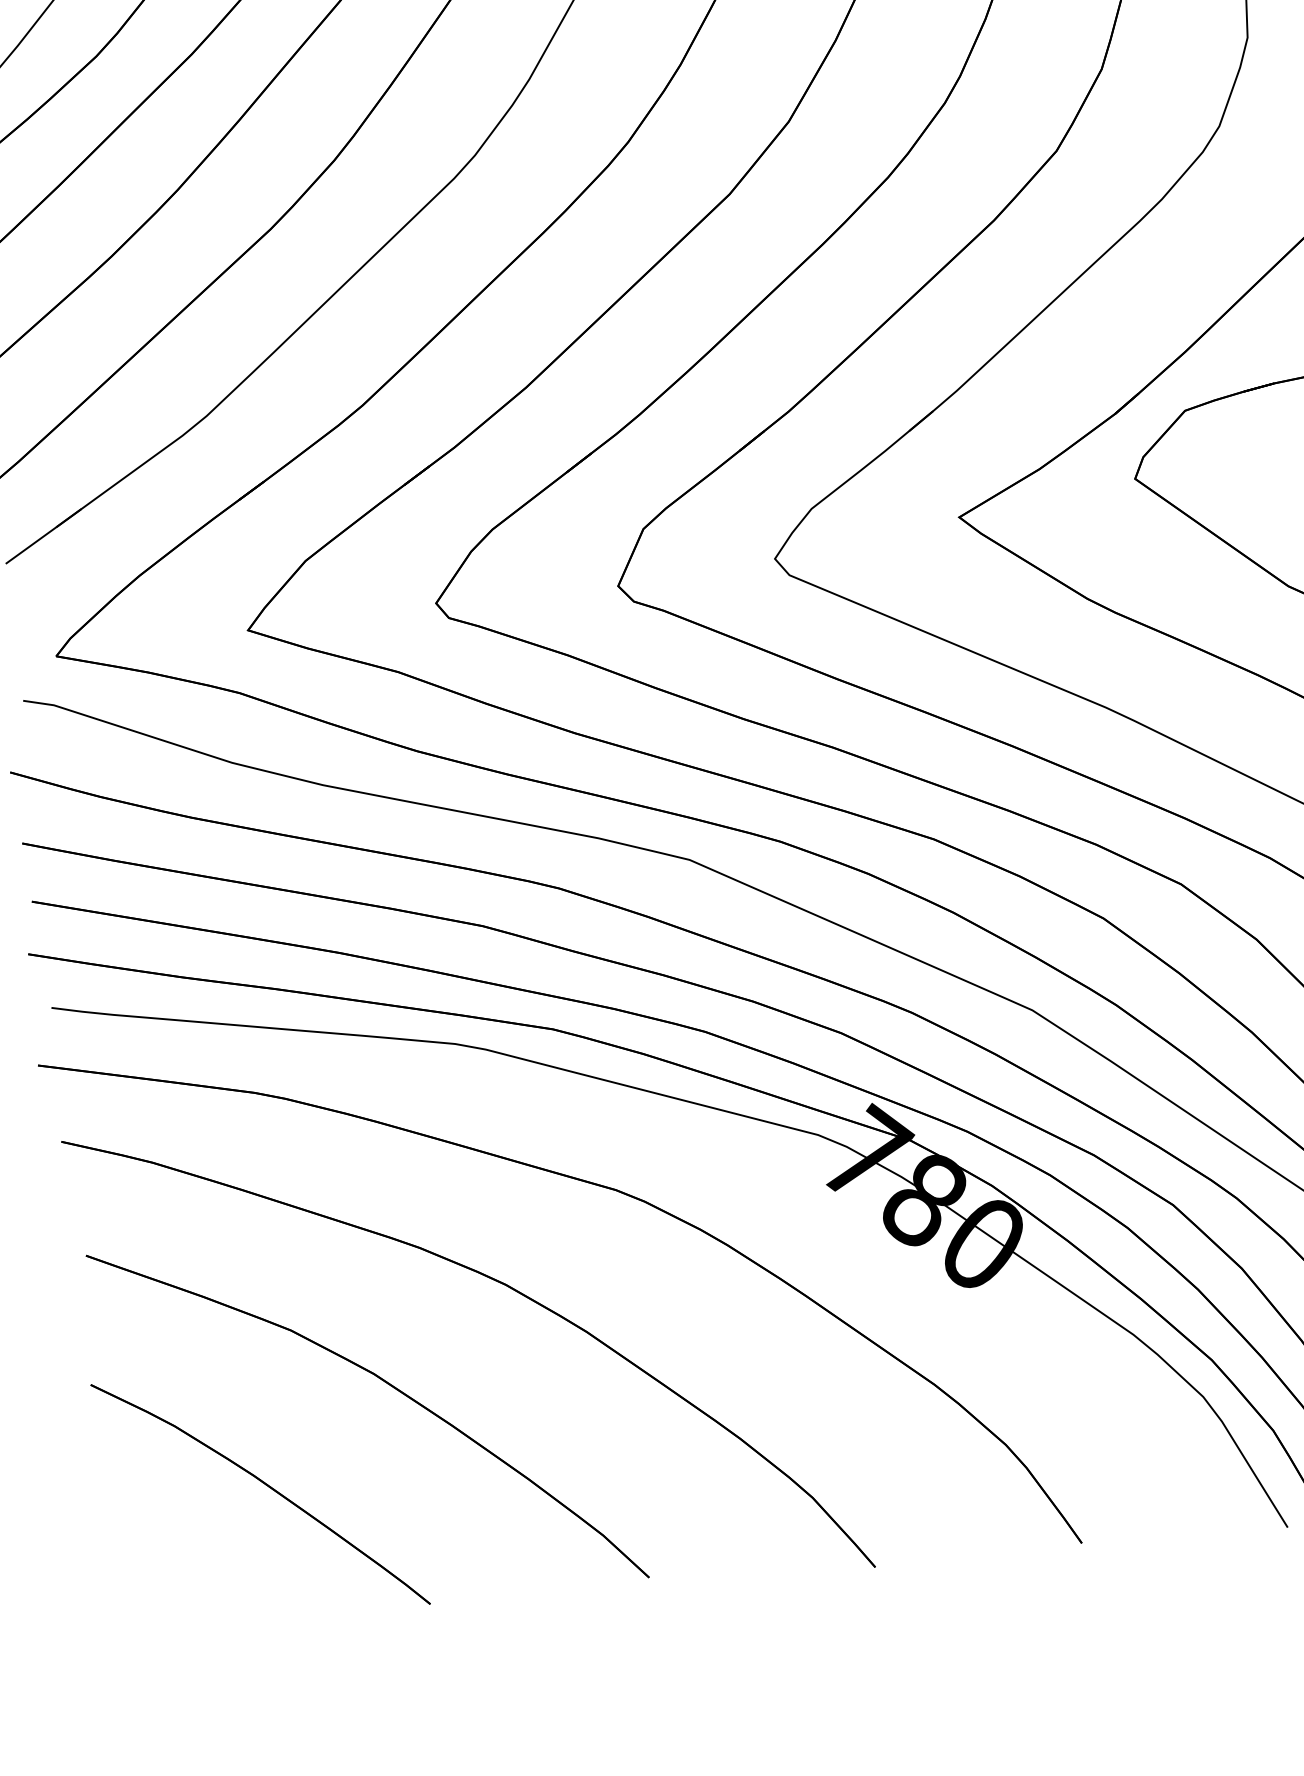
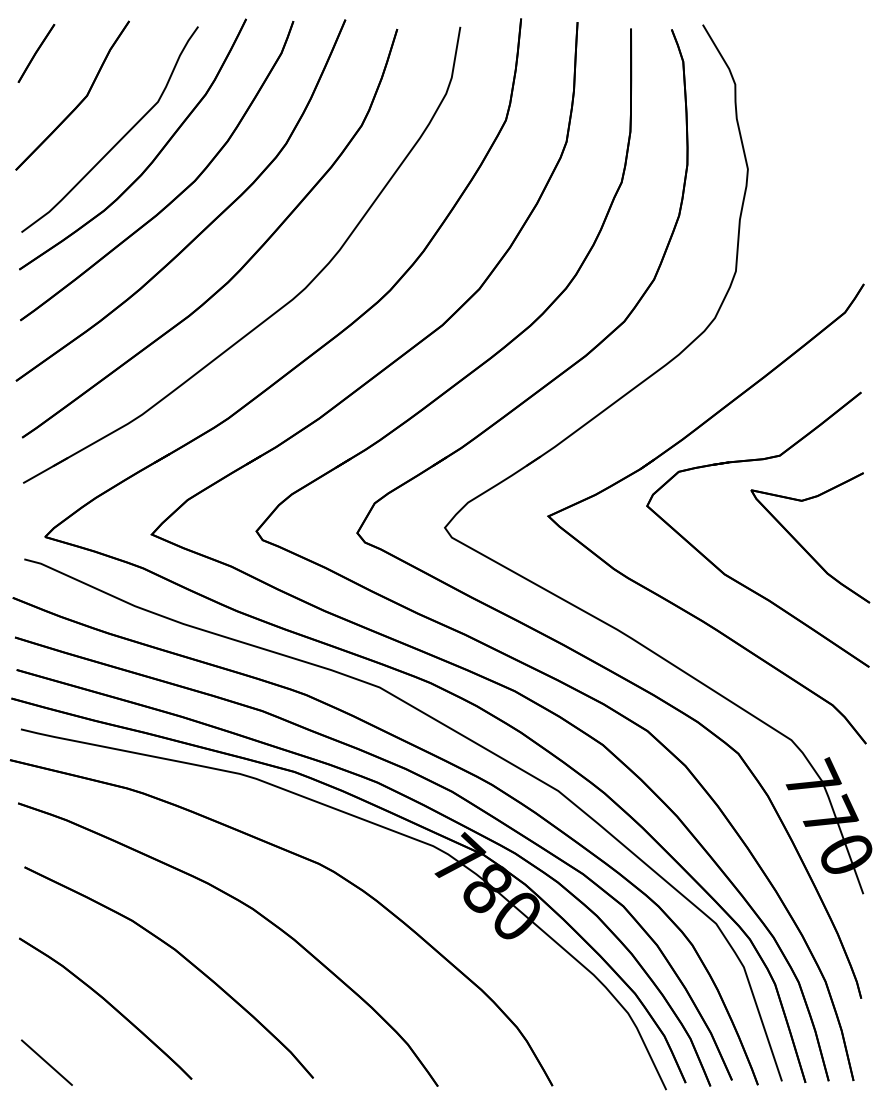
line: (164, 1603) -> (46, 1062), added

